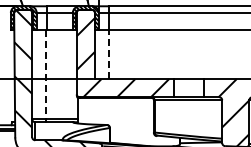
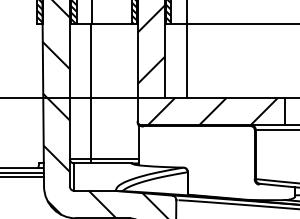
line: (109, 54) -> (187, 60), dashed -> solid
line: (46, 75) -> (91, 92), dashed -> solid

